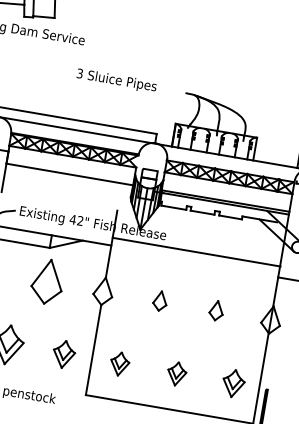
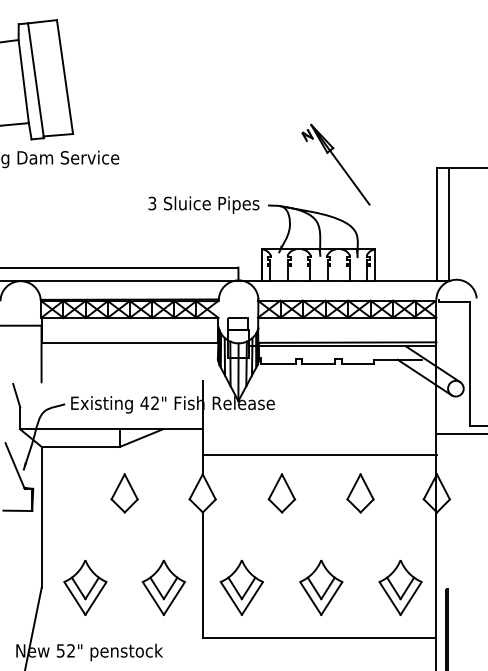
part: (238, 72) -> (335, 164), added
text: (116, 80) -> (203, 204), moved
line: (196, 252) -> (319, 454), moved
part: (47, 281) -> (124, 493), size x0.62
part: (159, 301) -> (281, 493), size x1.43
part: (216, 310) -> (360, 493), size x1.43
part: (63, 353) -> (163, 587), size x1.43
part: (119, 363) -> (241, 587), size x1.67
part: (176, 374) -> (321, 588), size x1.67
part: (233, 383) -> (400, 588), size x1.43

